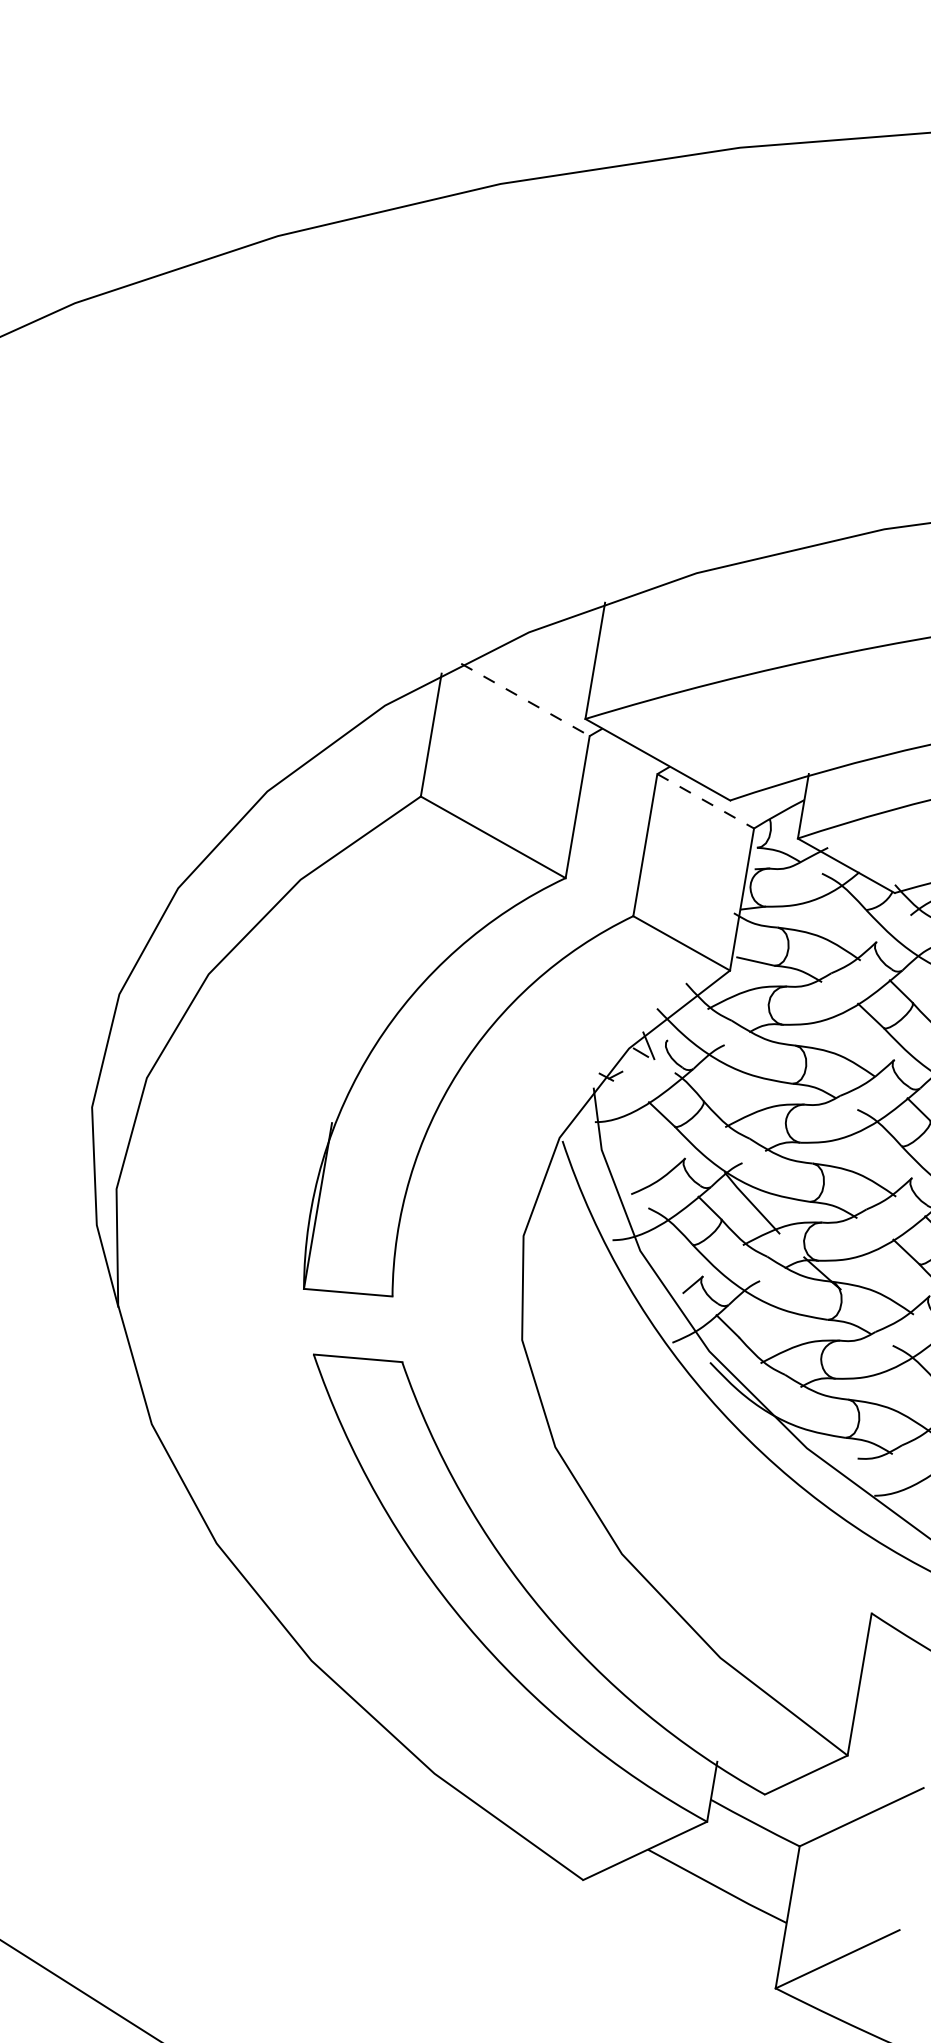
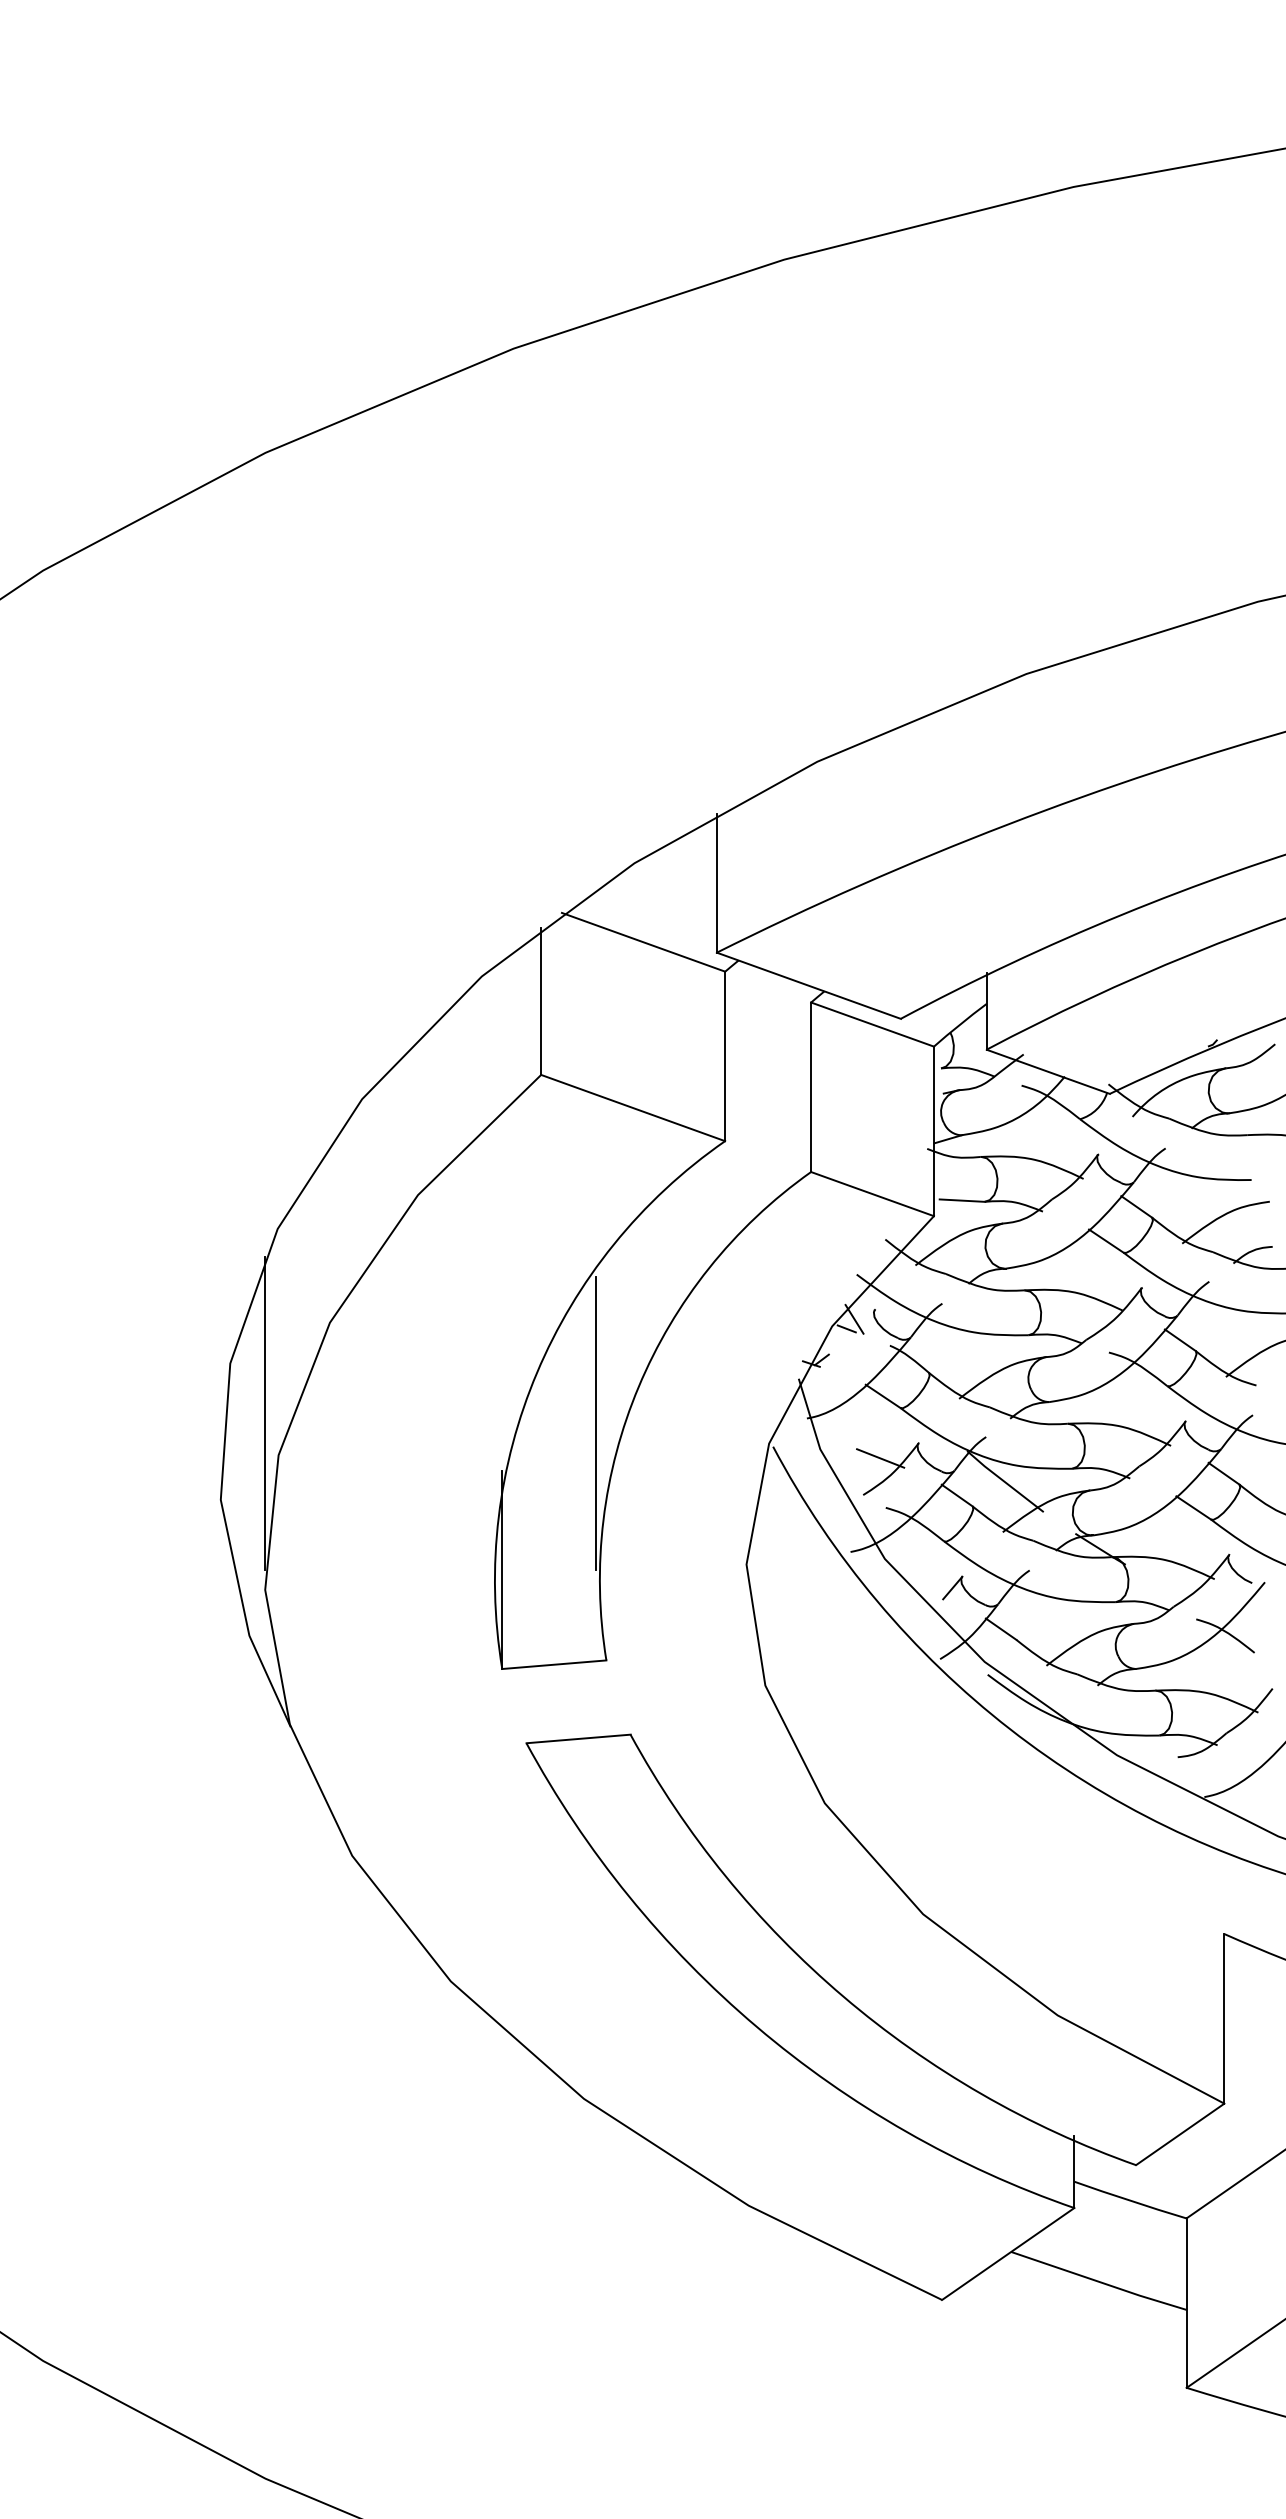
line: (525, 700) -> (643, 942), dashed -> solid
line: (706, 801) -> (873, 1024), dashed -> solid
line: (140, 1041) -> (264, 1413), added
line: (416, 1096) -> (595, 1423), added
line: (650, 1166) -> (880, 1458), added

